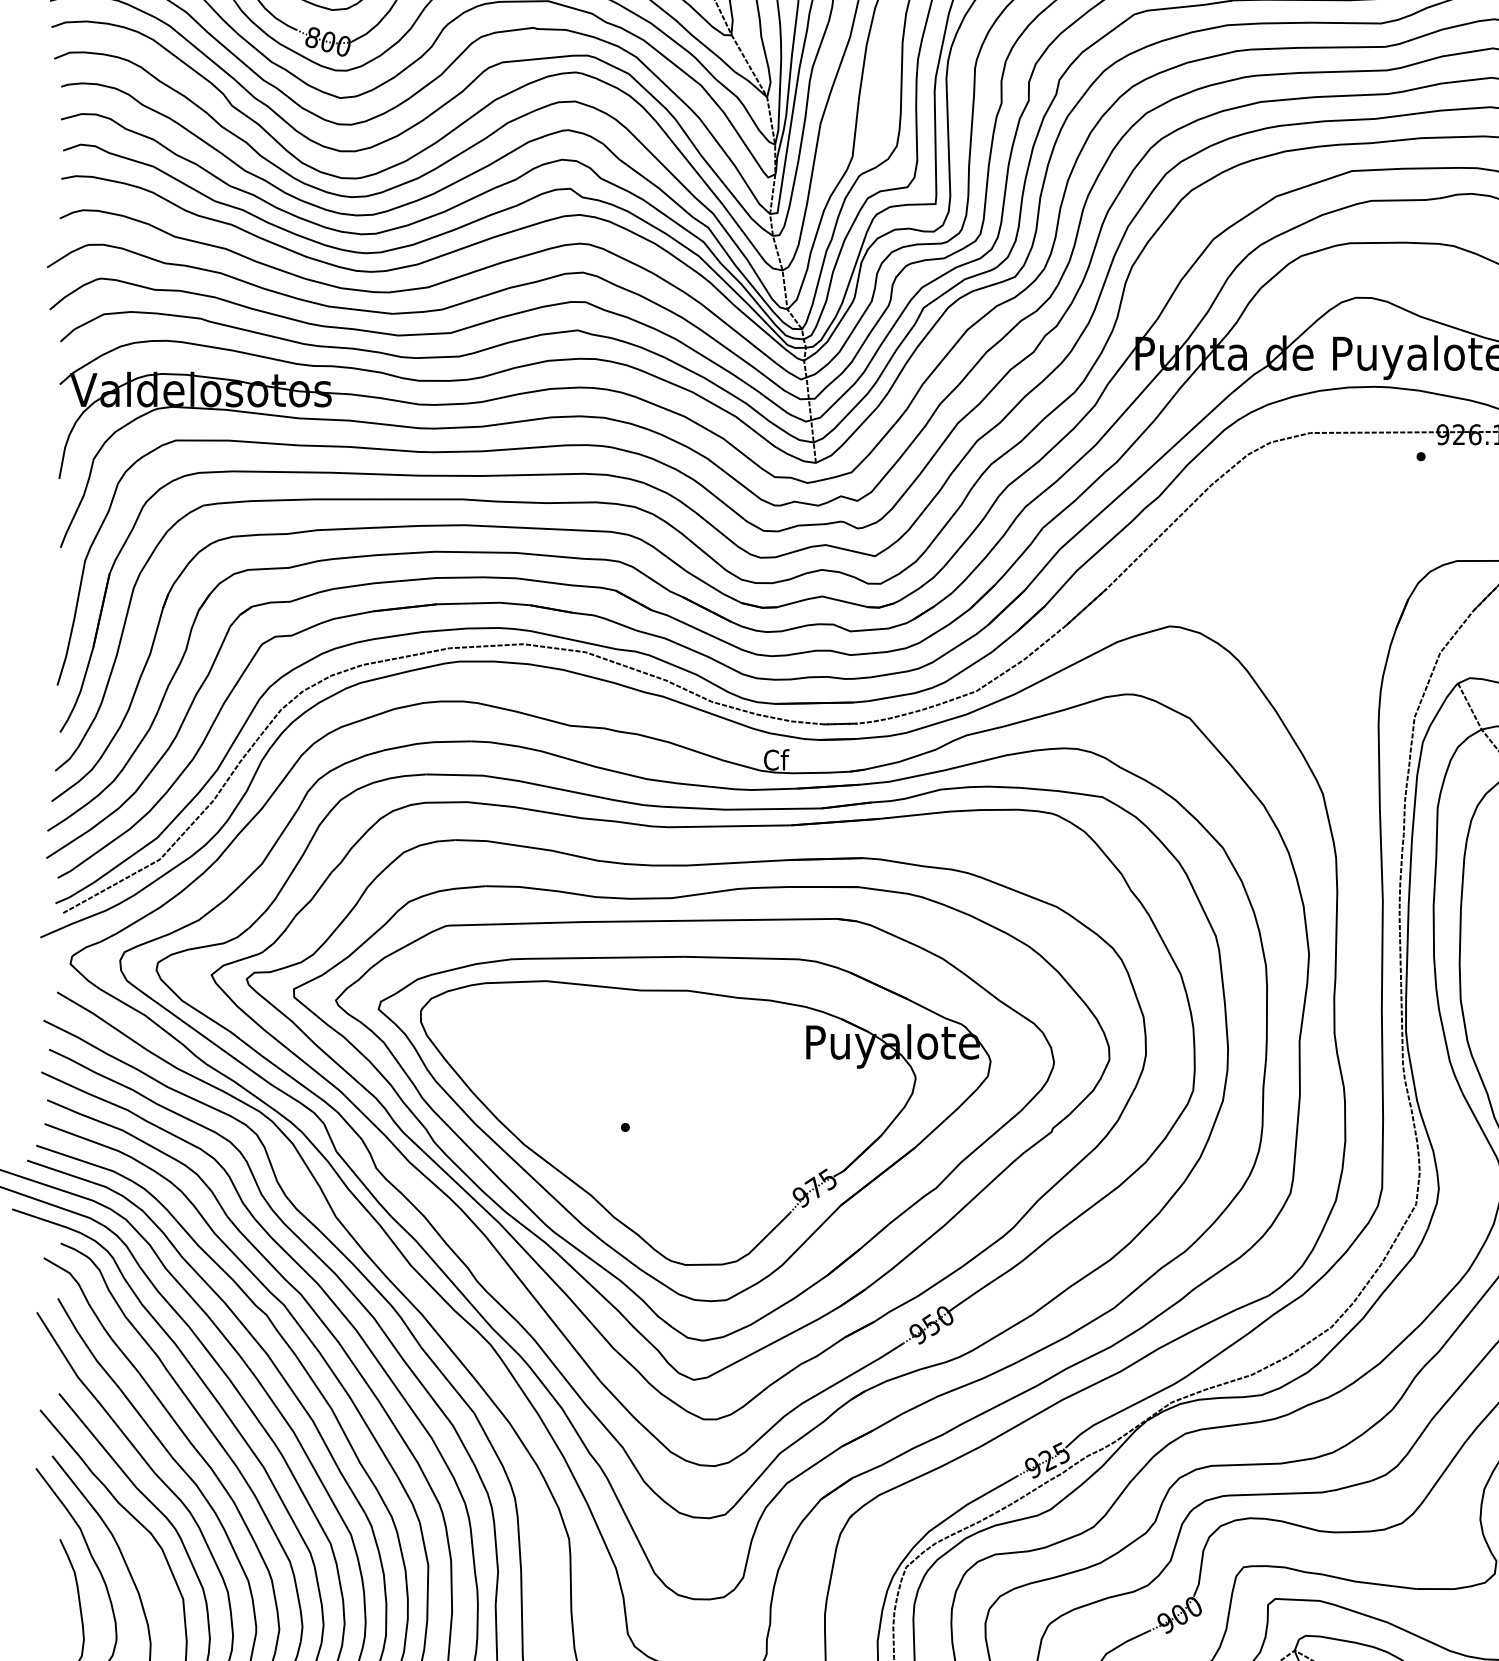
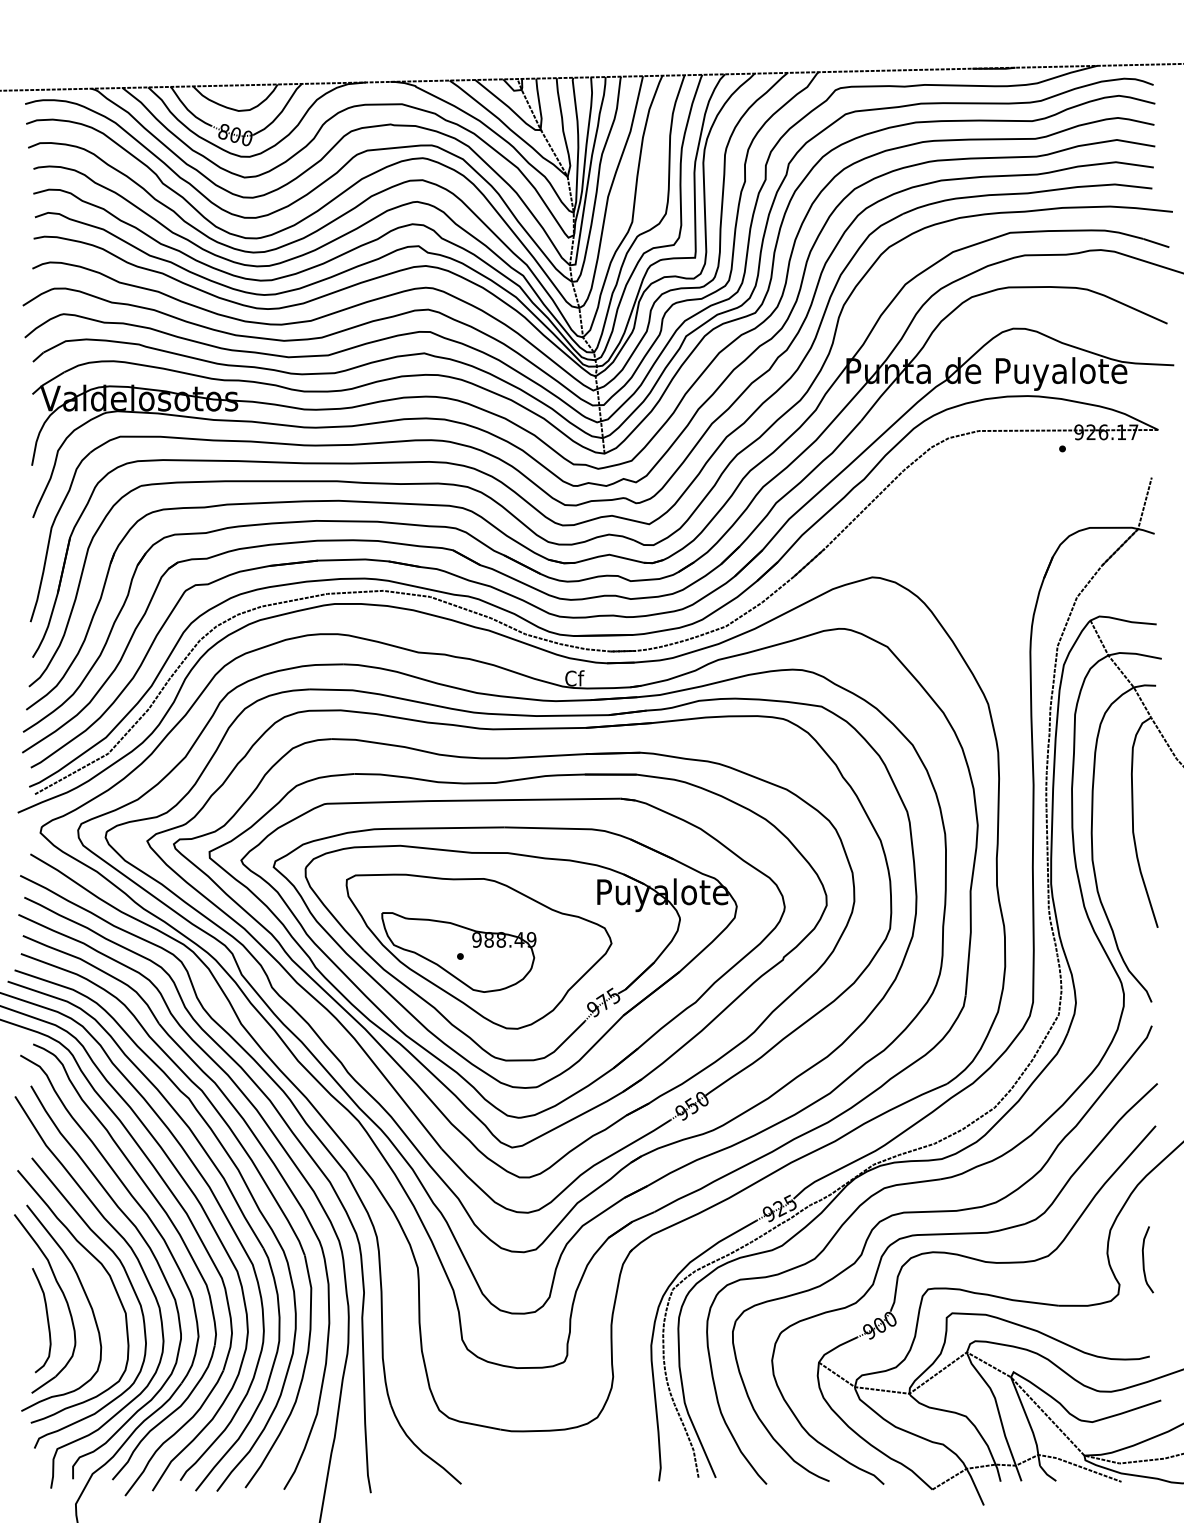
part: (649, 1120) -> (478, 951), added

